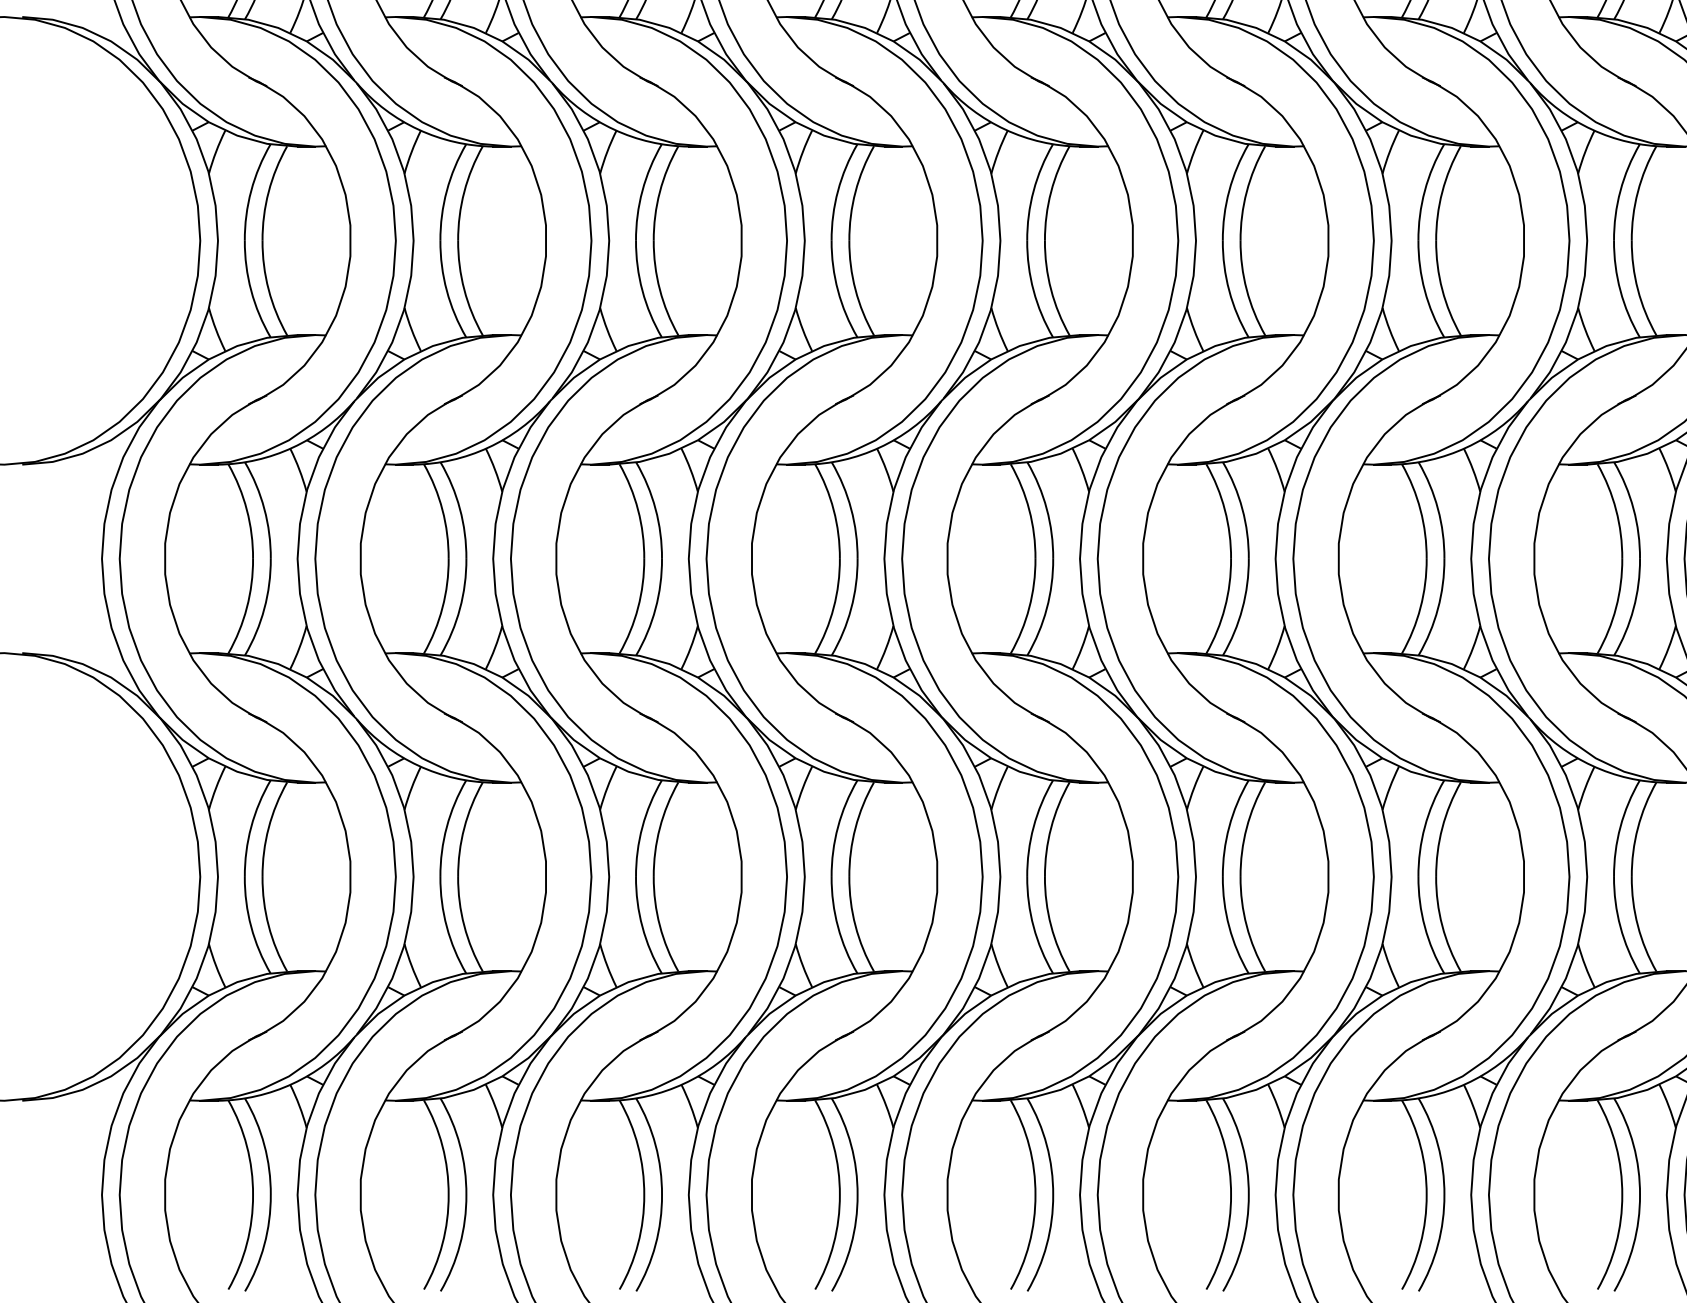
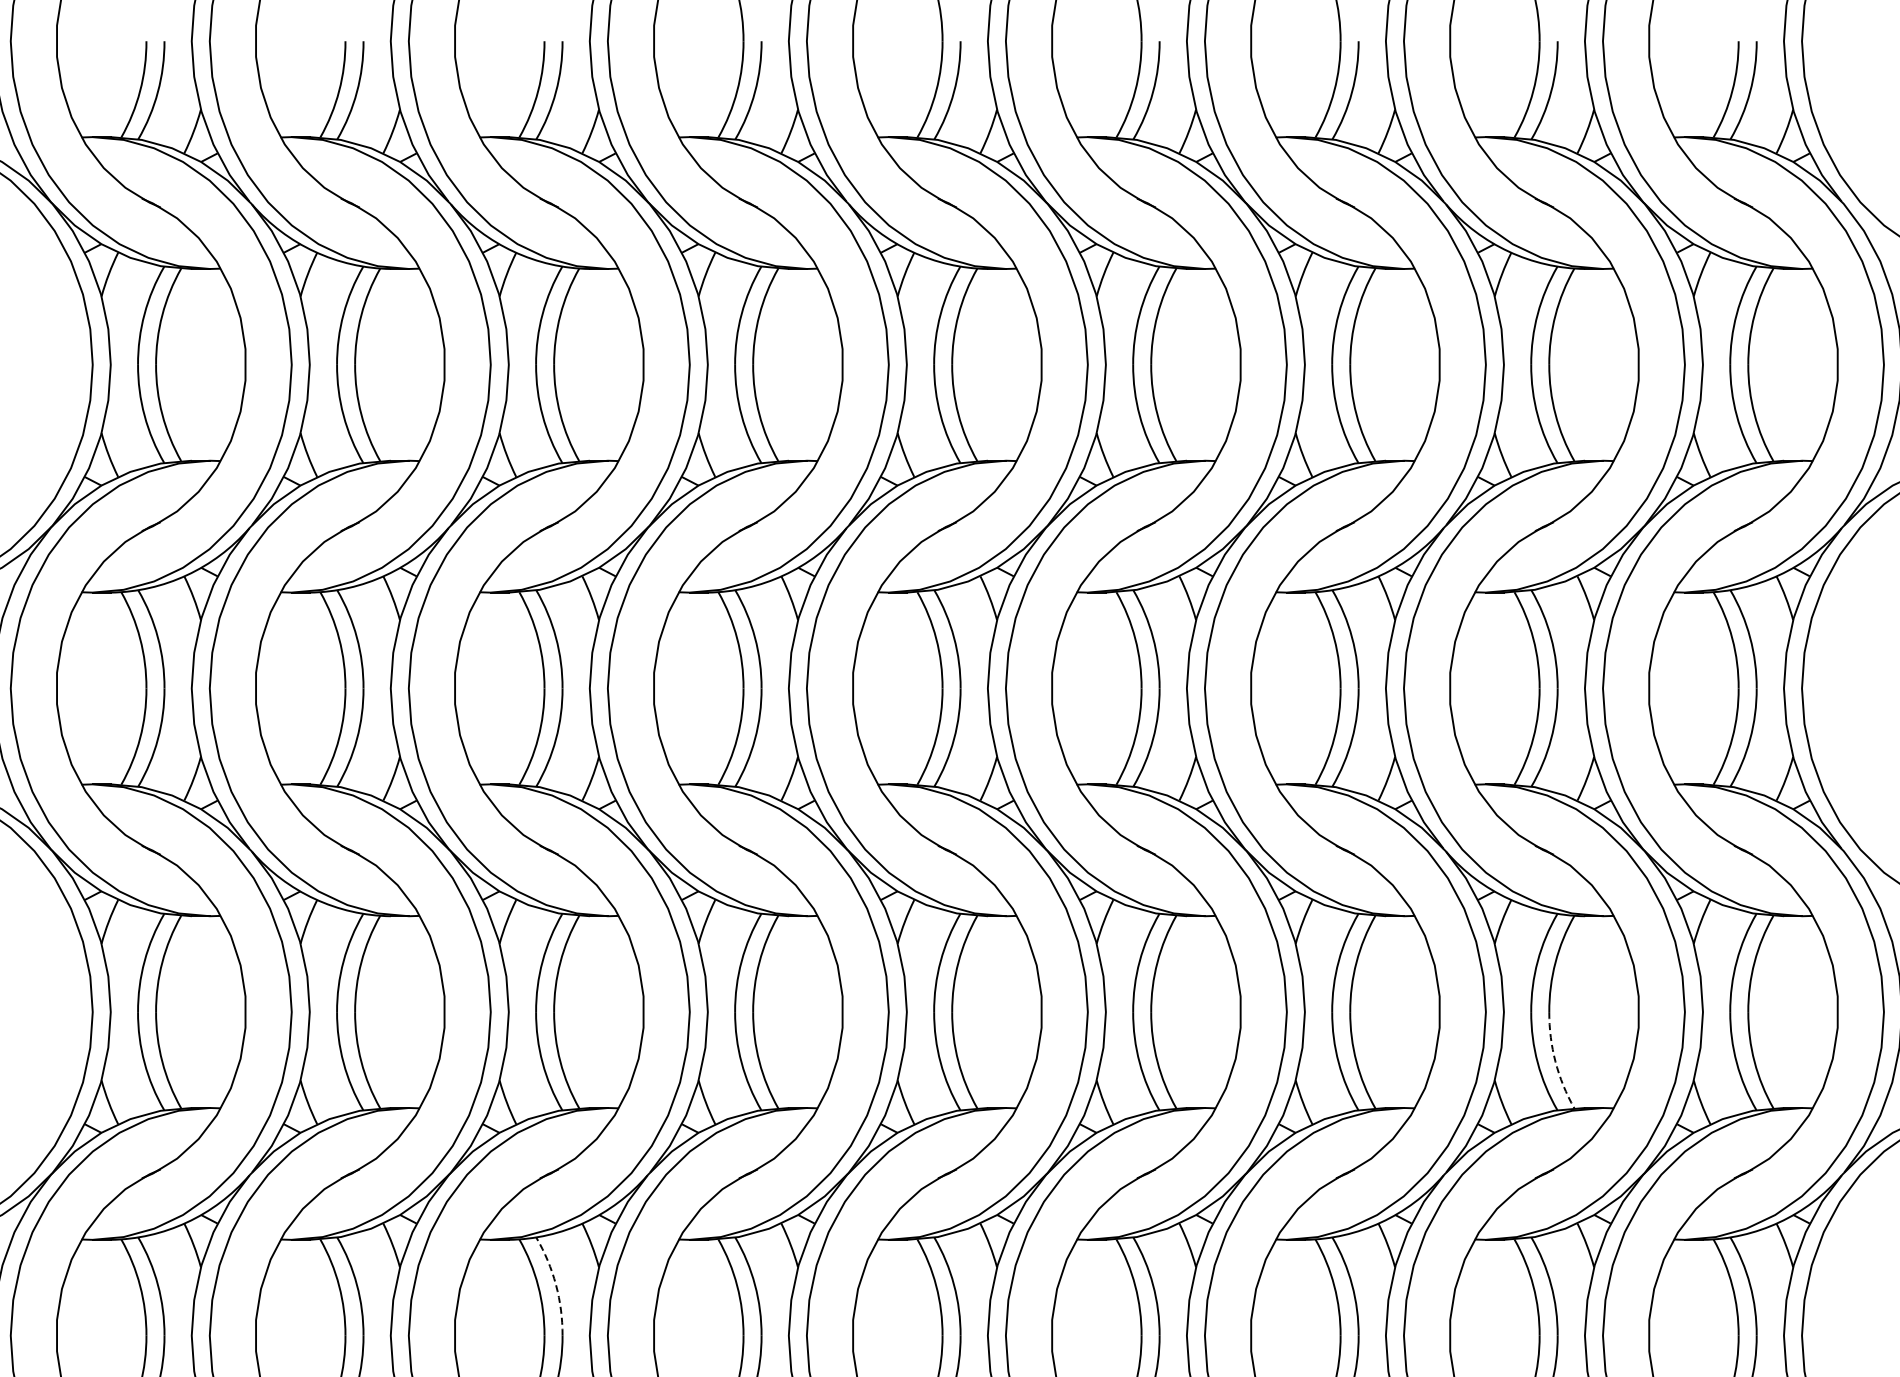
arc: (1637, 925) -> (1555, 1061), solid -> dashed
arc: (656, 1144) -> (556, 1284), solid -> dashed

